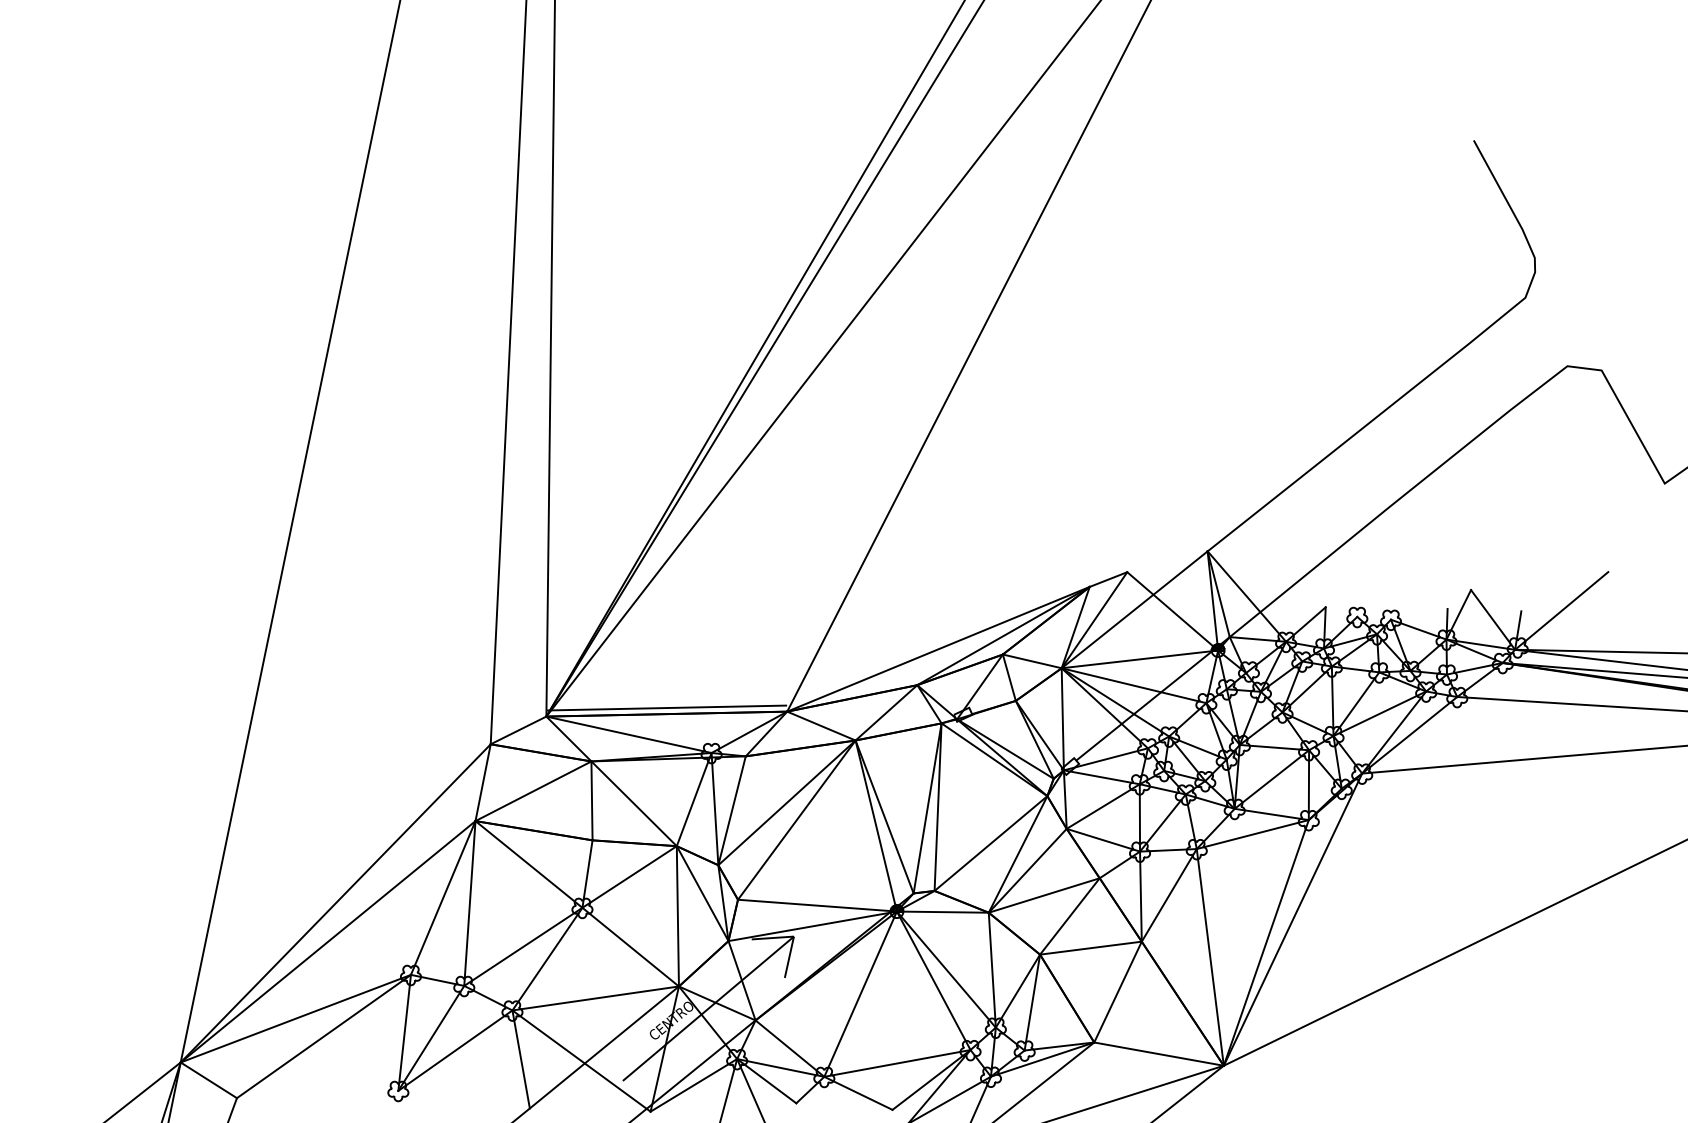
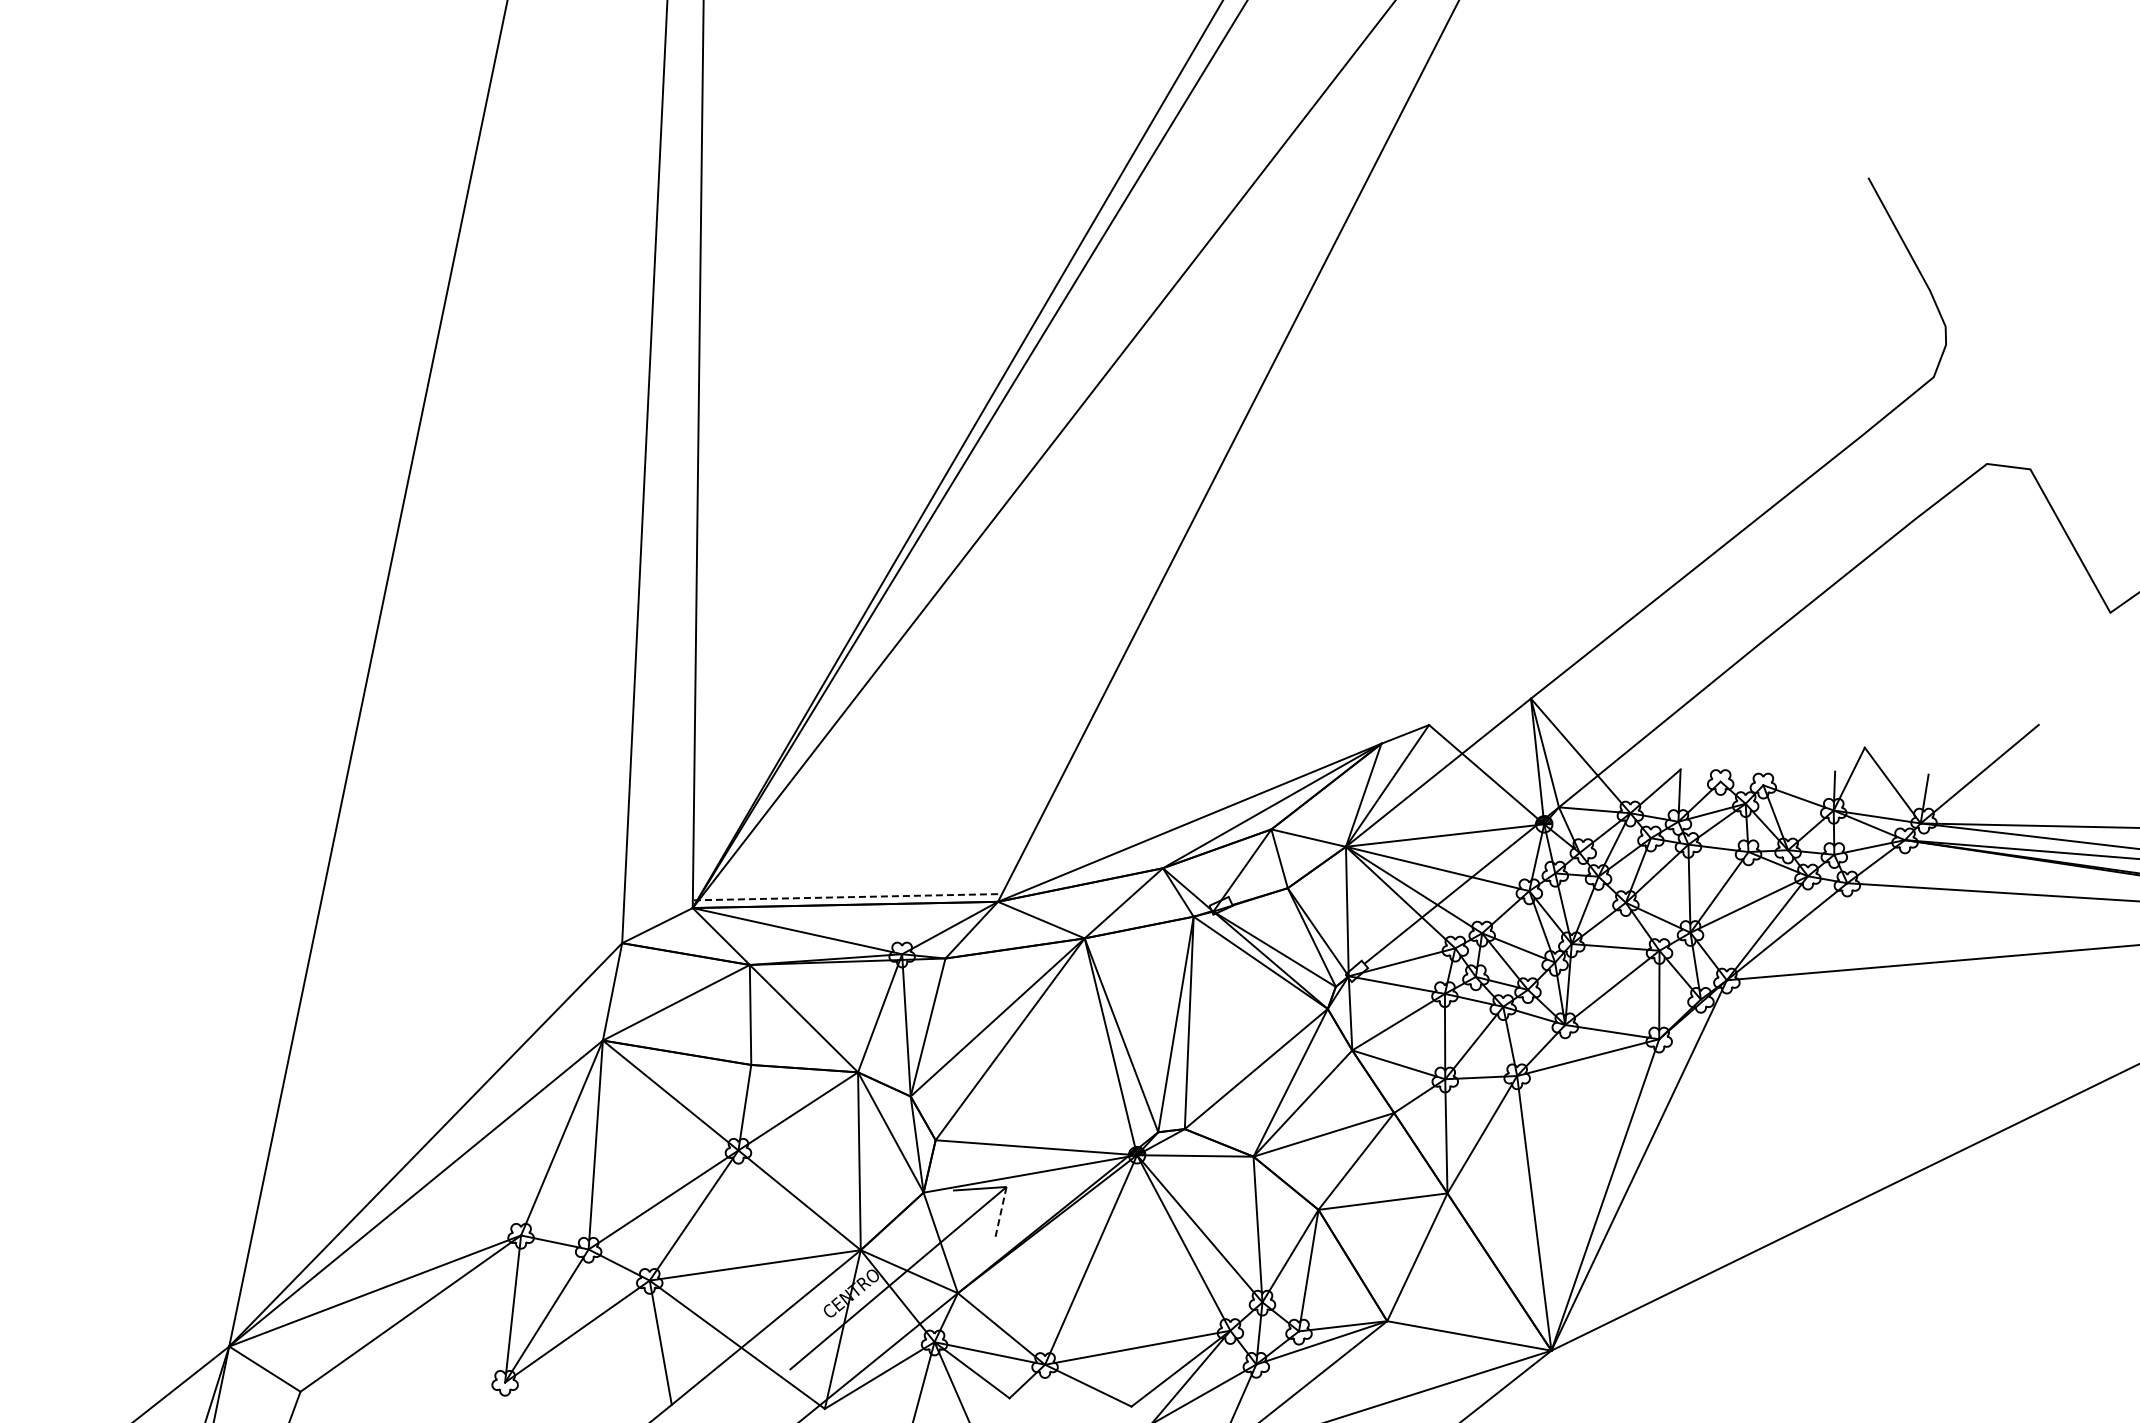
line: (666, 708) -> (845, 897), solid -> dashed
line: (789, 957) -> (1000, 1213), solid -> dashed

